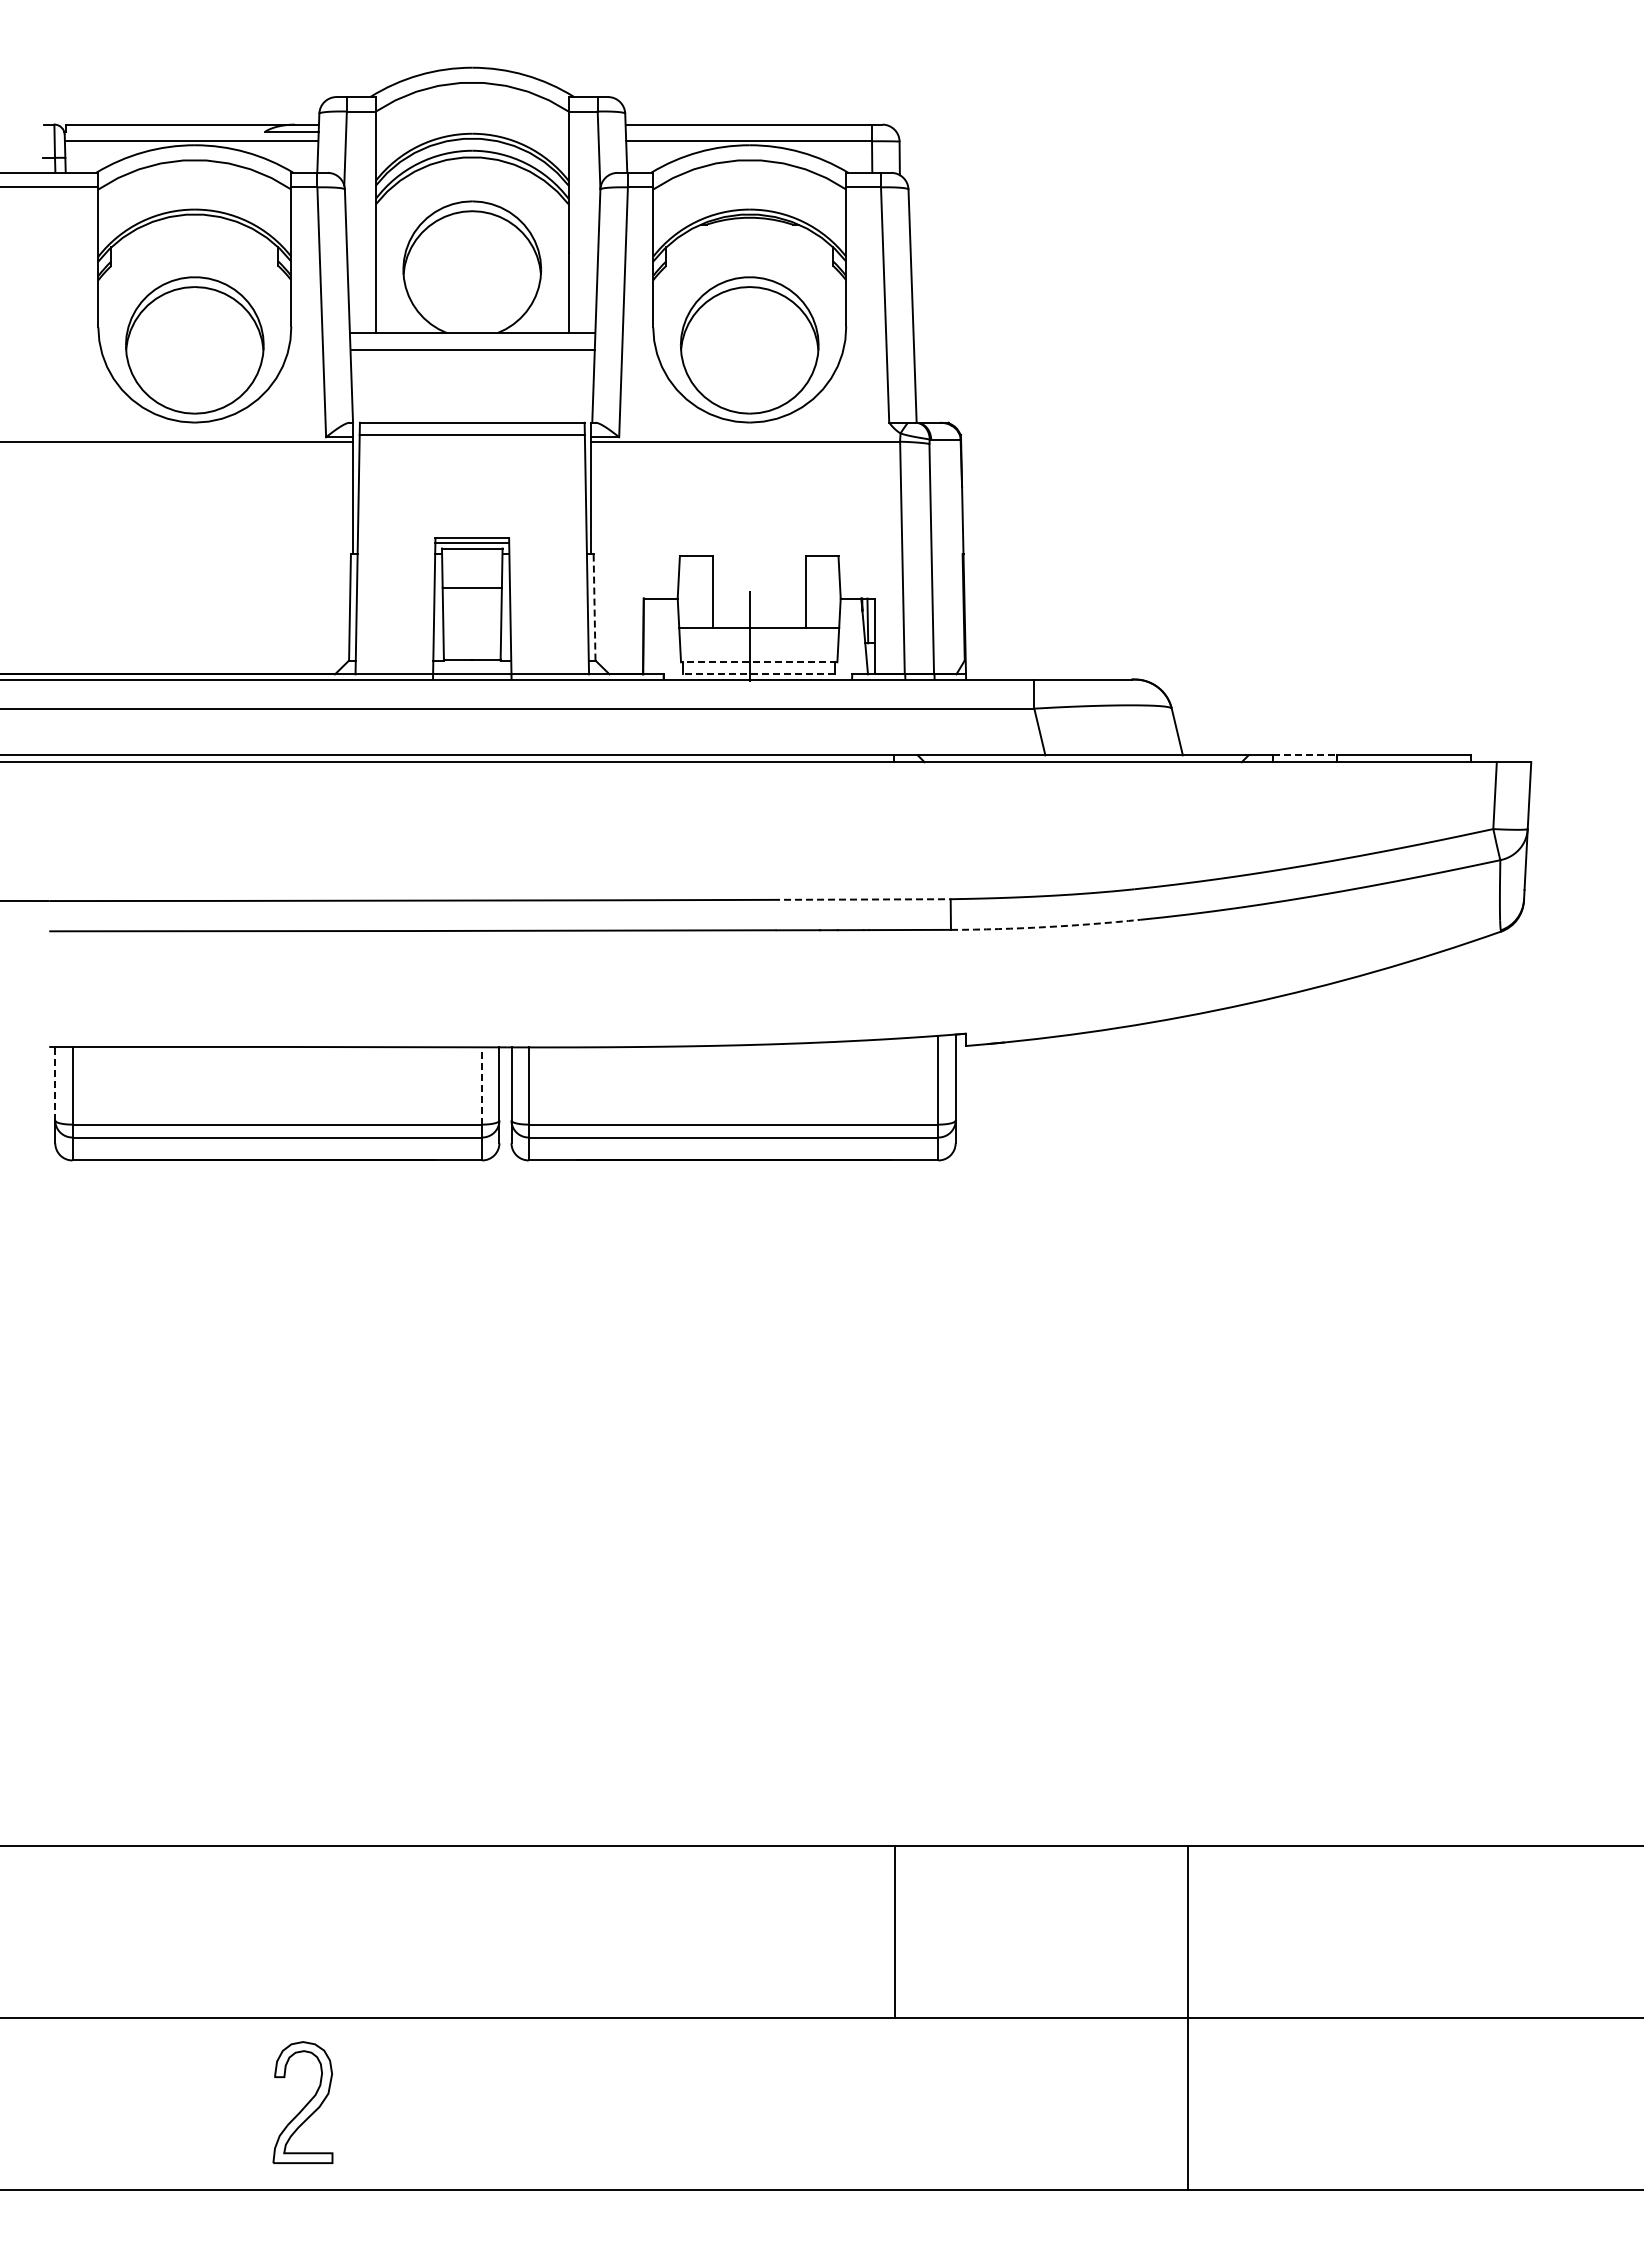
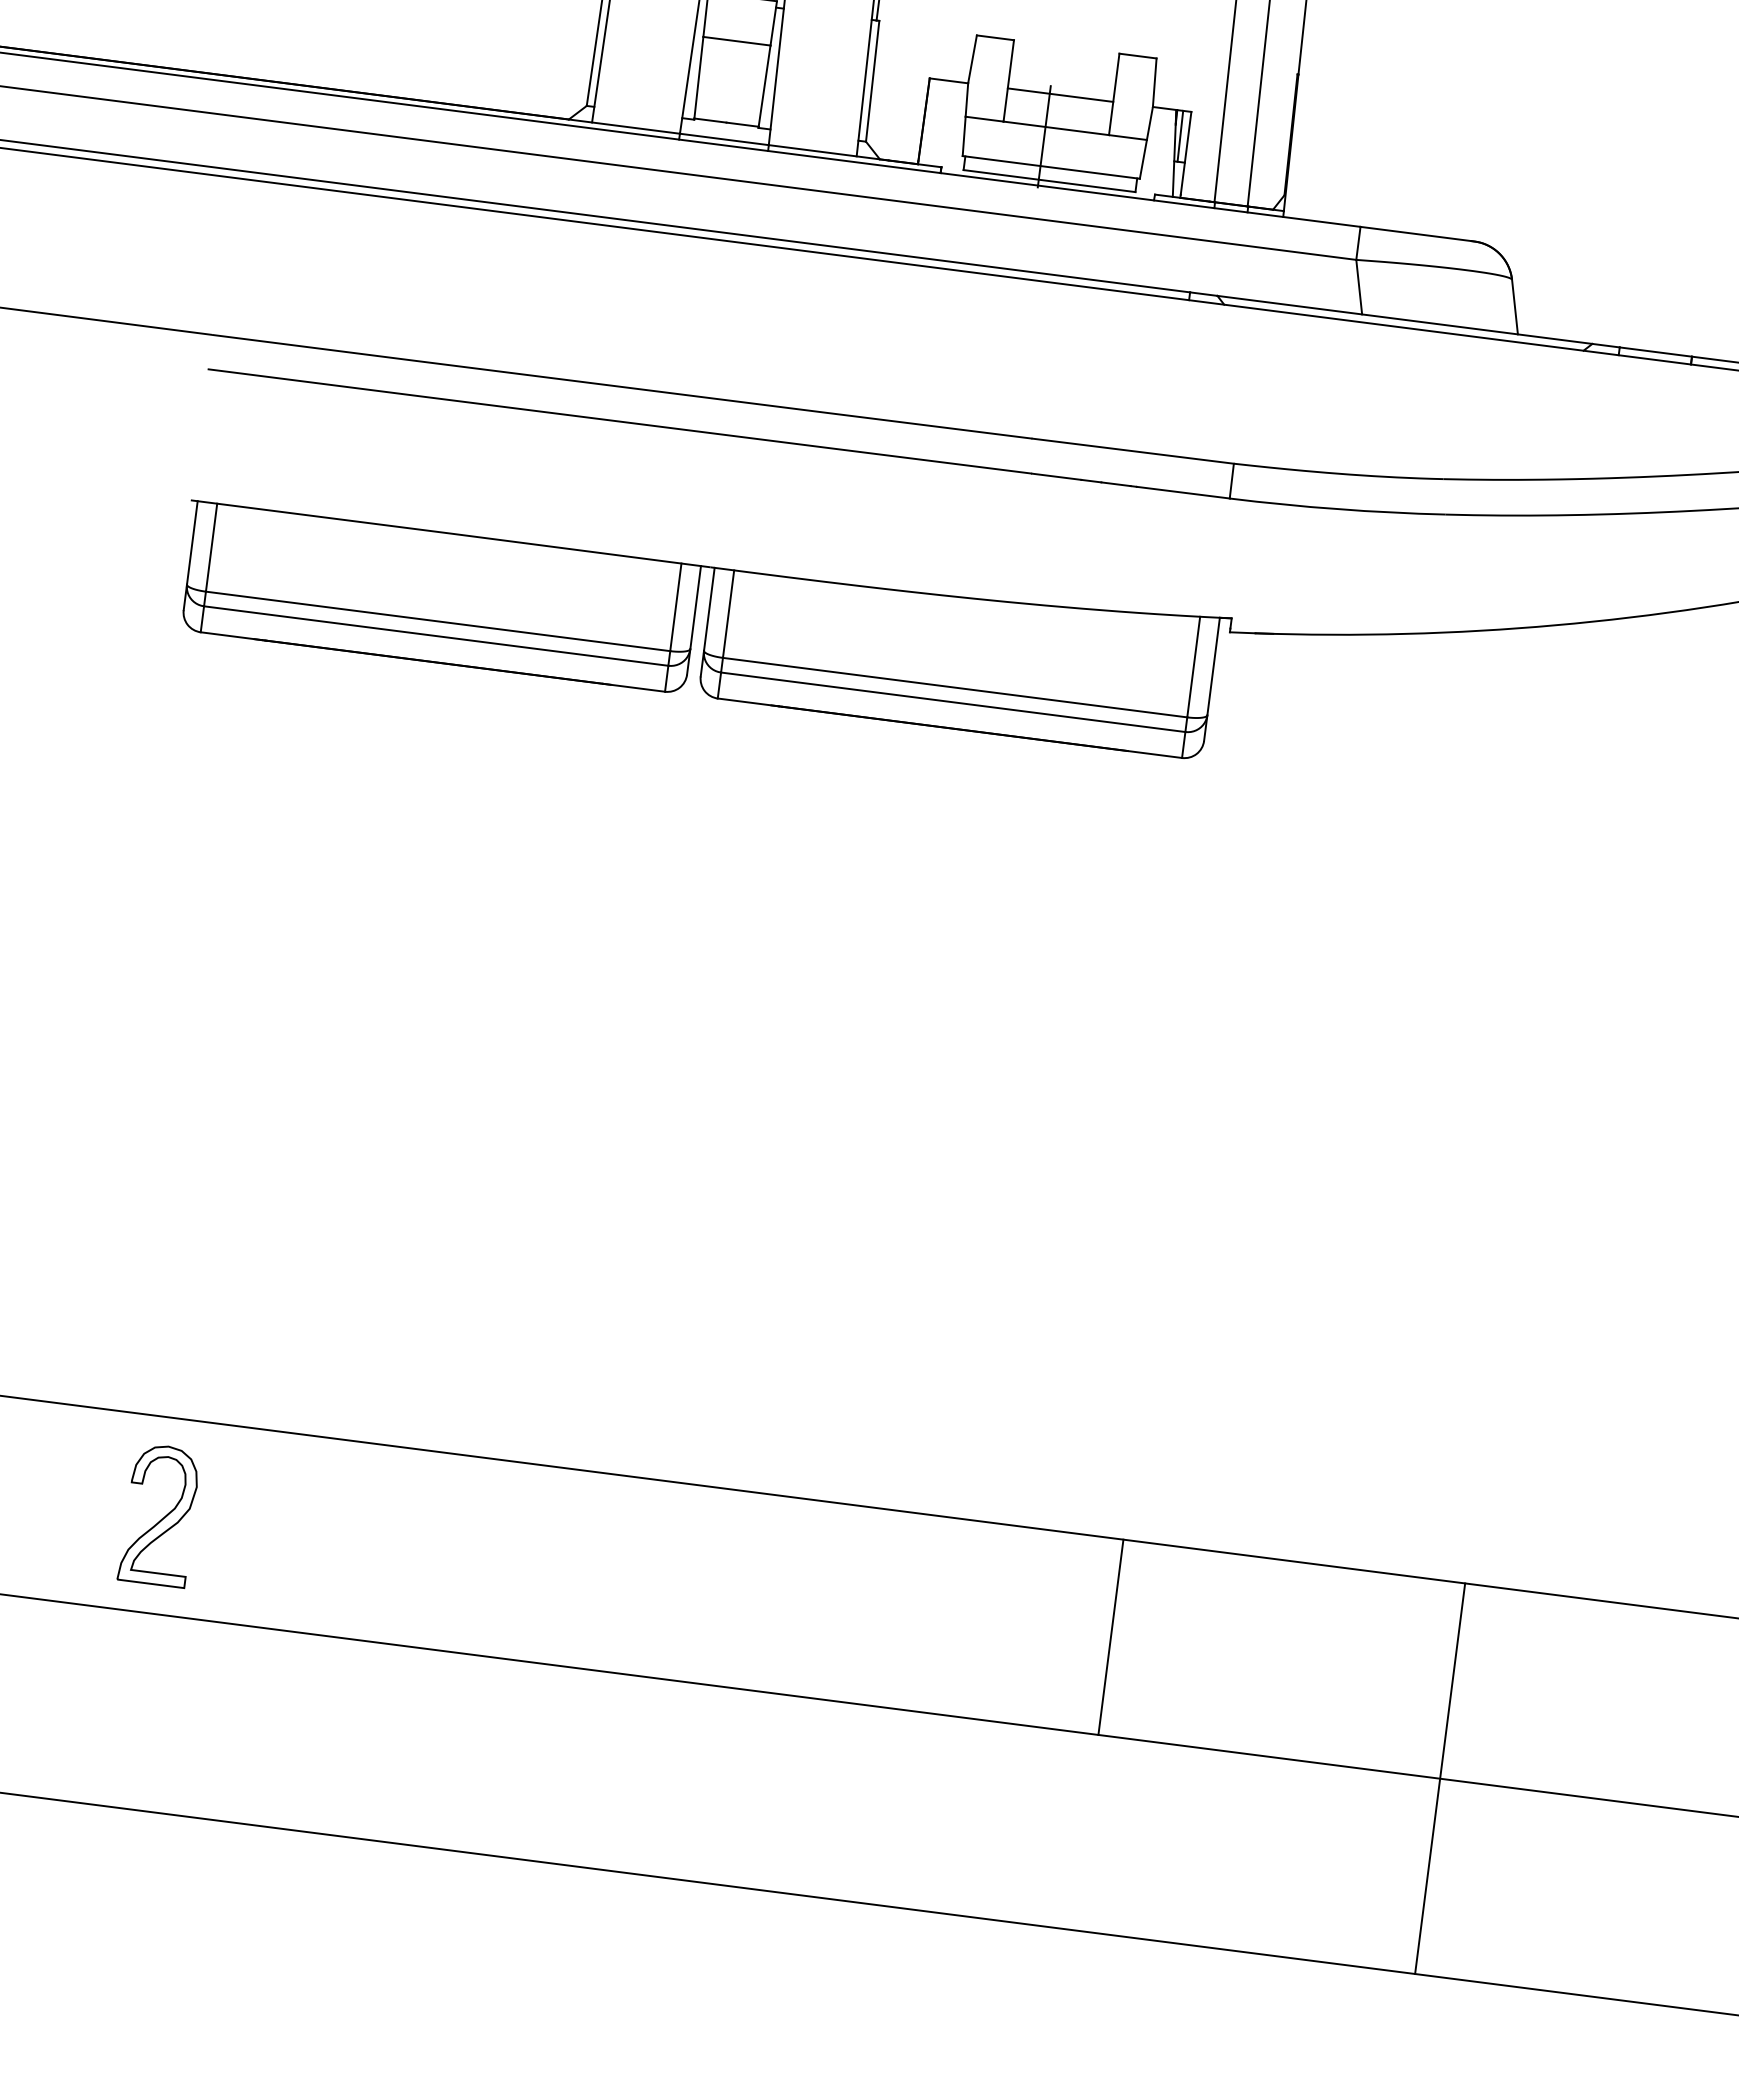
line: (758, 598) -> (1059, 95), added
line: (594, 606) -> (872, 80), dashed -> solid
line: (758, 662) -> (1050, 167), dashed -> solid
line: (759, 674) -> (1049, 181), dashed -> solid
line: (1304, 755) -> (1655, 352), dashed -> solid
line: (861, 899) -> (1132, 451), dashed -> solid
arc: (1045, 927) -> (1337, 509), dashed -> solid
line: (55, 1083) -> (192, 542), dashed -> solid
line: (482, 1085) -> (676, 606), dashed -> solid
line: (895, 1931) -> (1111, 1636), moved
line: (1188, 2017) -> (1440, 1778), moved
part: (302, 2102) -> (159, 1515), moved

